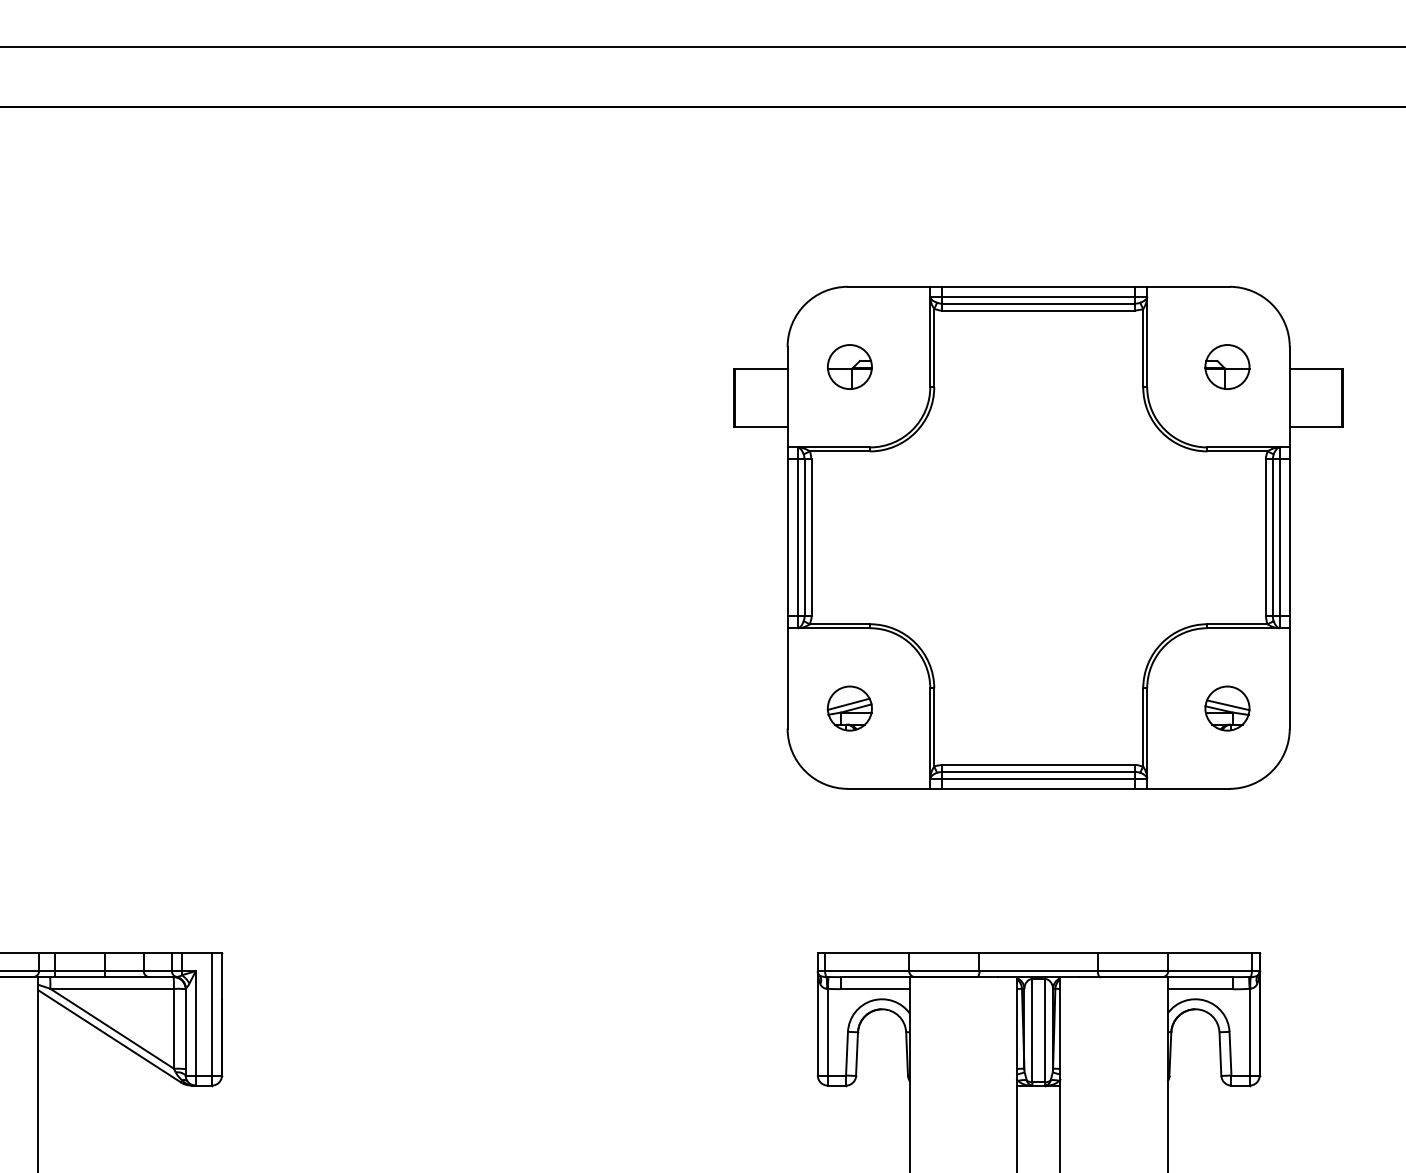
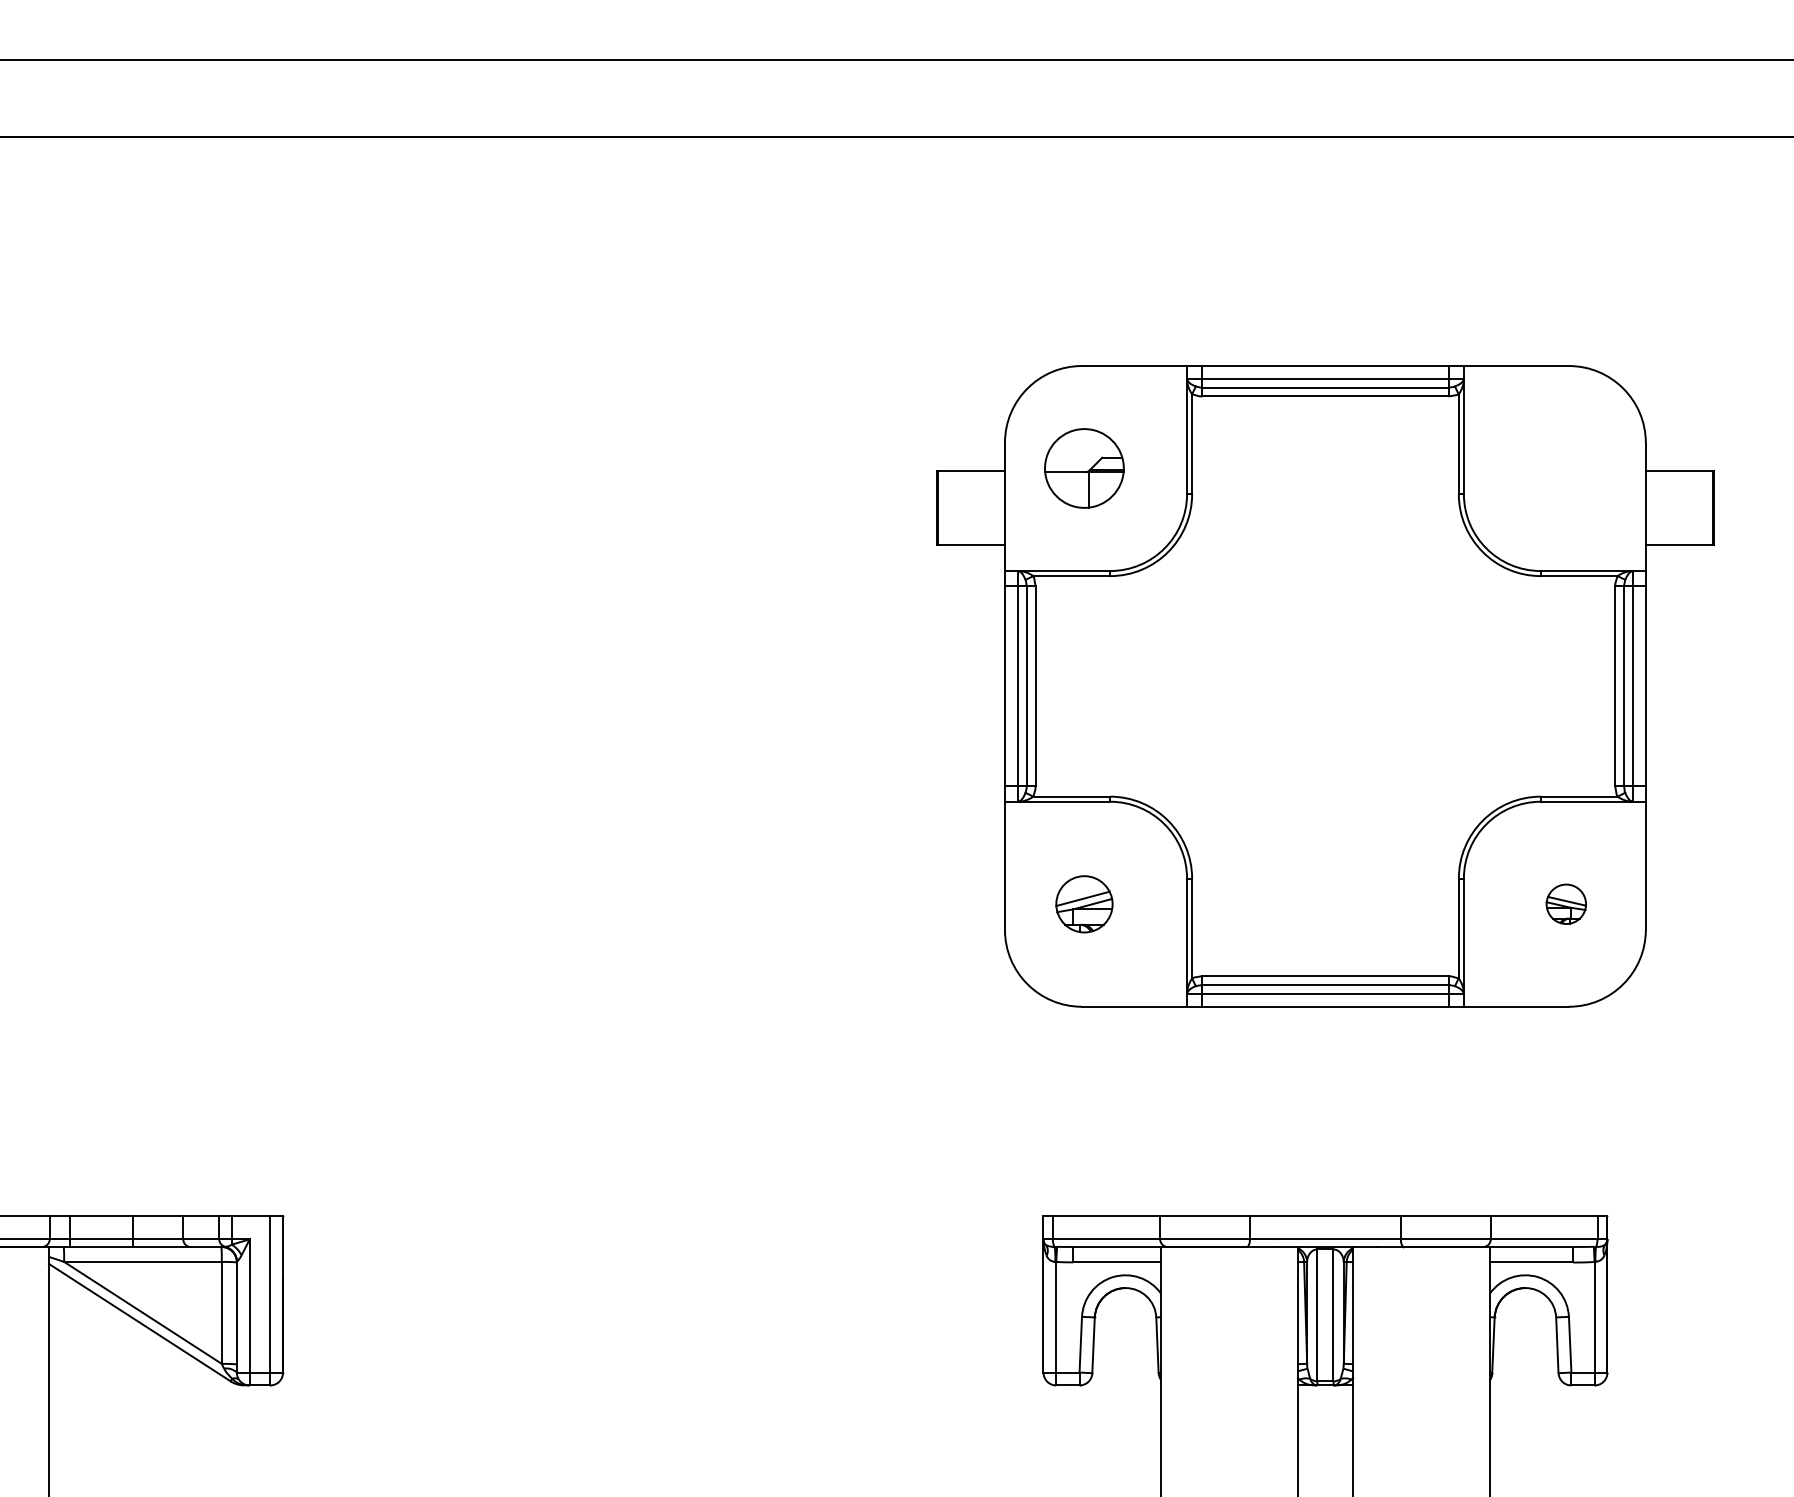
part: (849, 366) -> (1083, 467), size x1.4
part: (1227, 366) -> (1566, 467), removed
part: (1227, 708) -> (1566, 904), size x0.7

